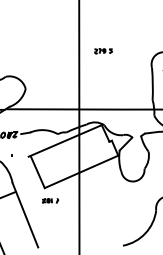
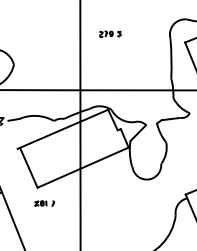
part: (103, 51) -> (110, 34), moved

